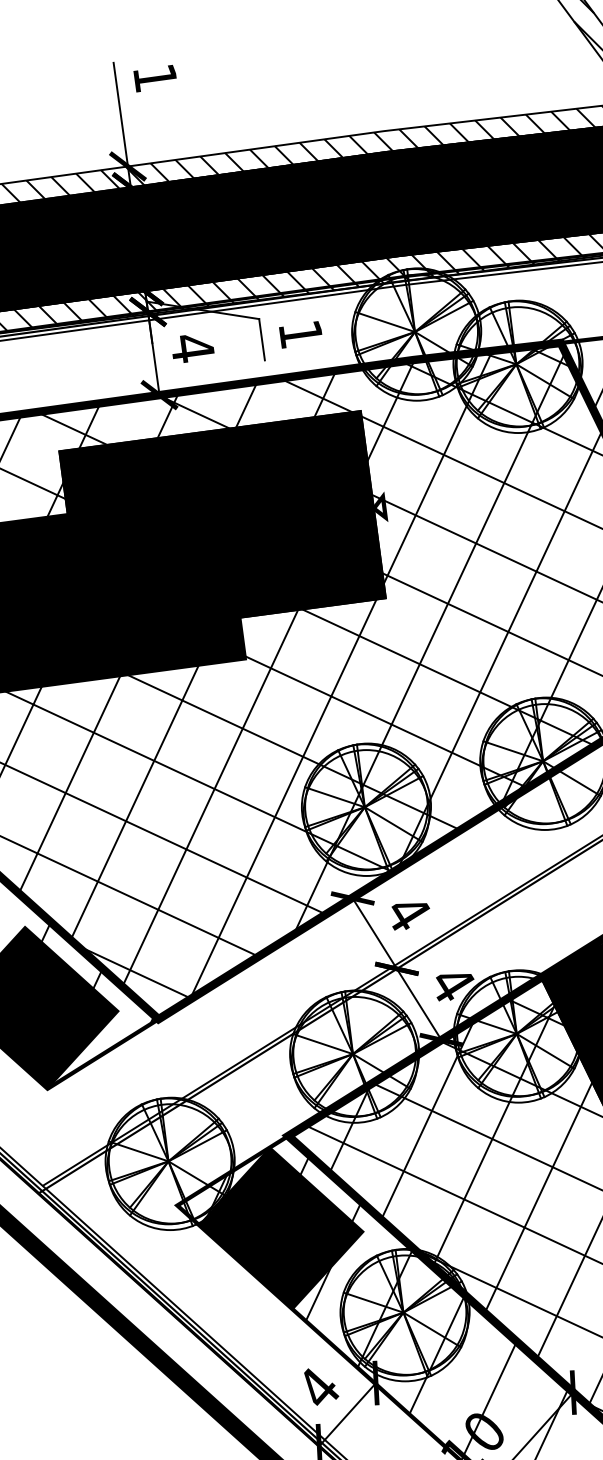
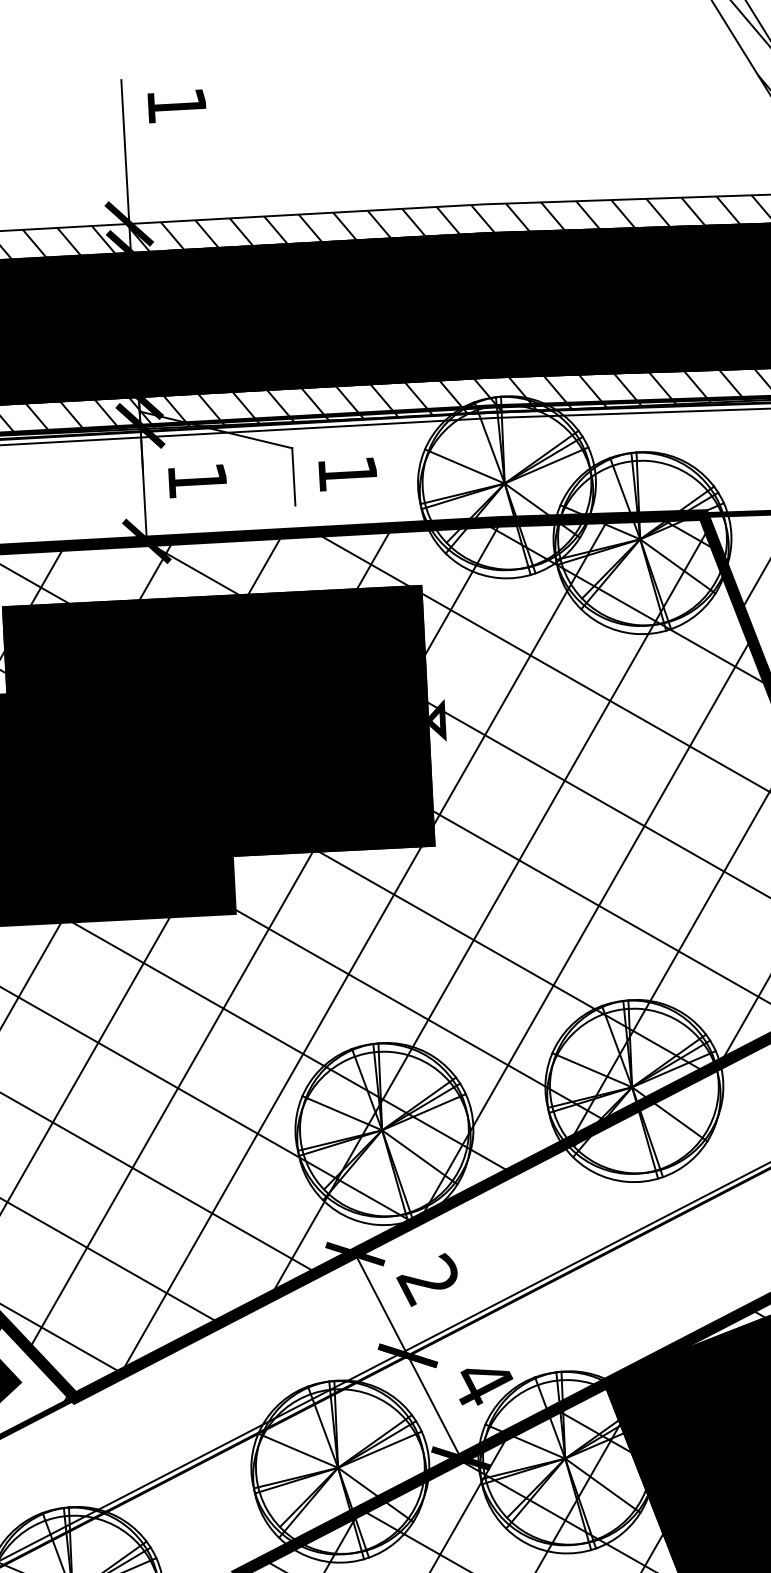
text: (192, 348) -> (197, 481), 4 -> 1
text: (406, 912) -> (427, 1279), 4 -> 2

